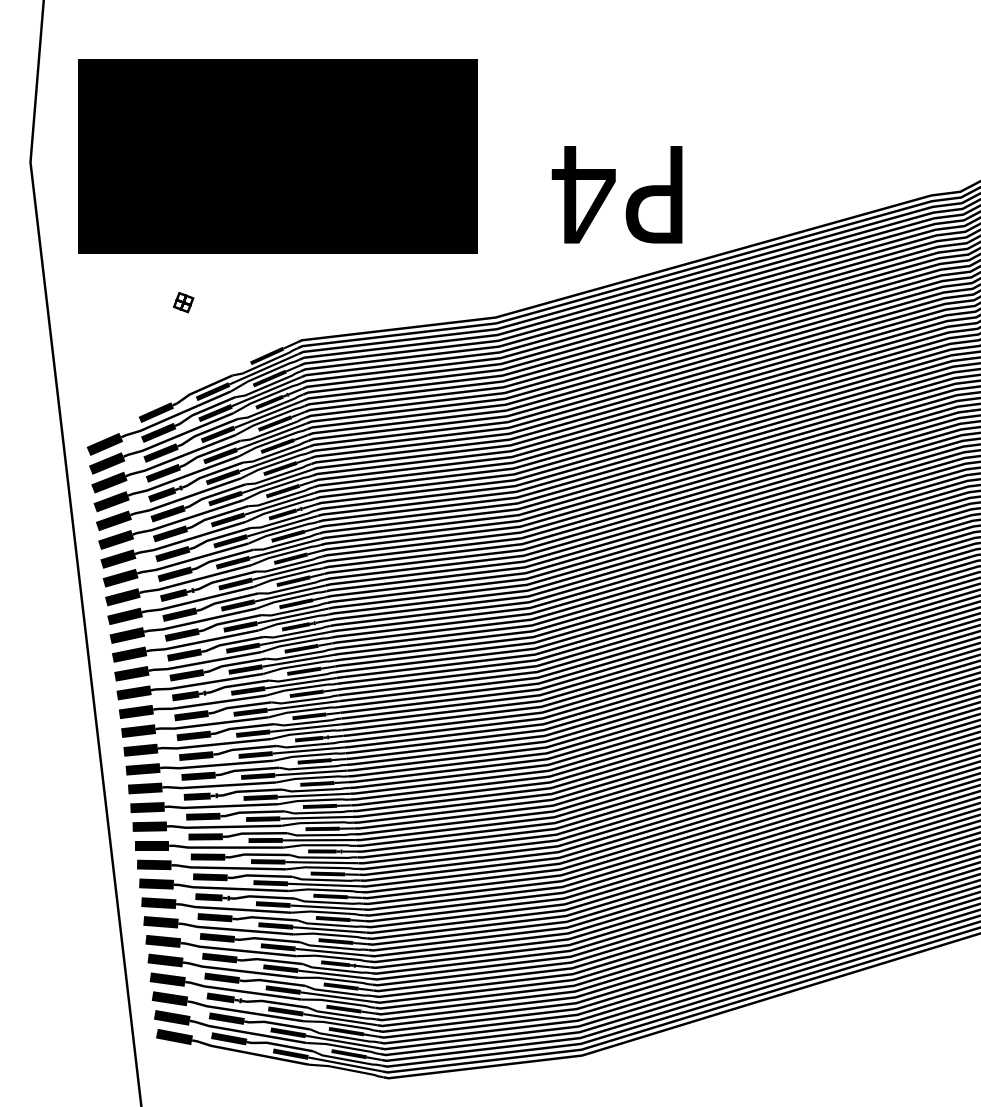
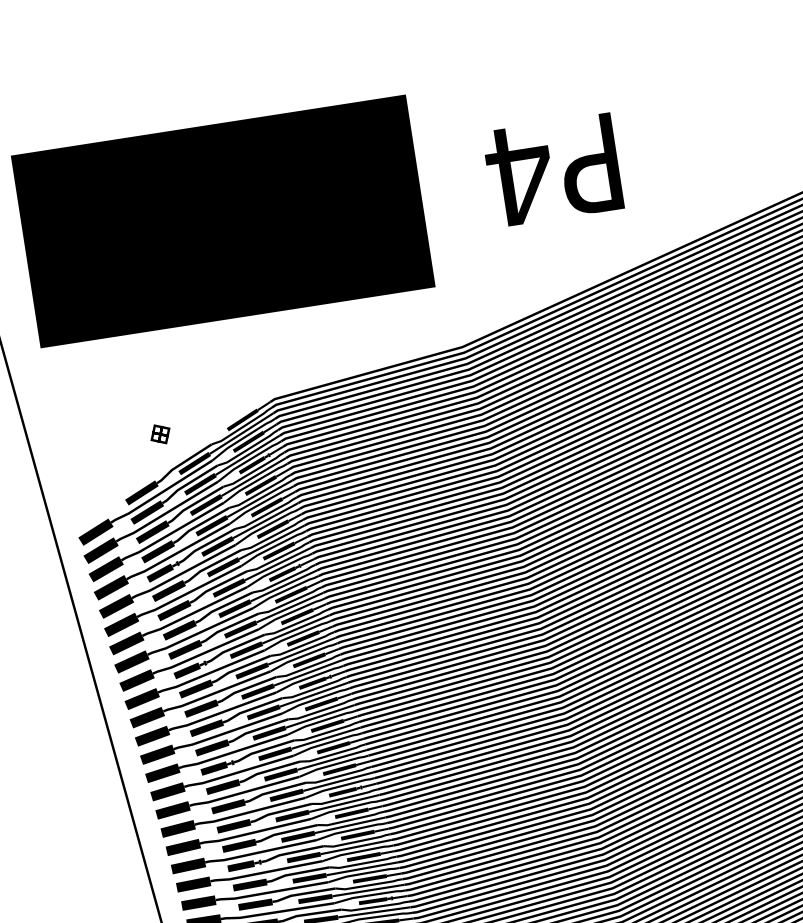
text: (616, 194) -> (552, 170), moved
part: (183, 302) -> (160, 434), moved

